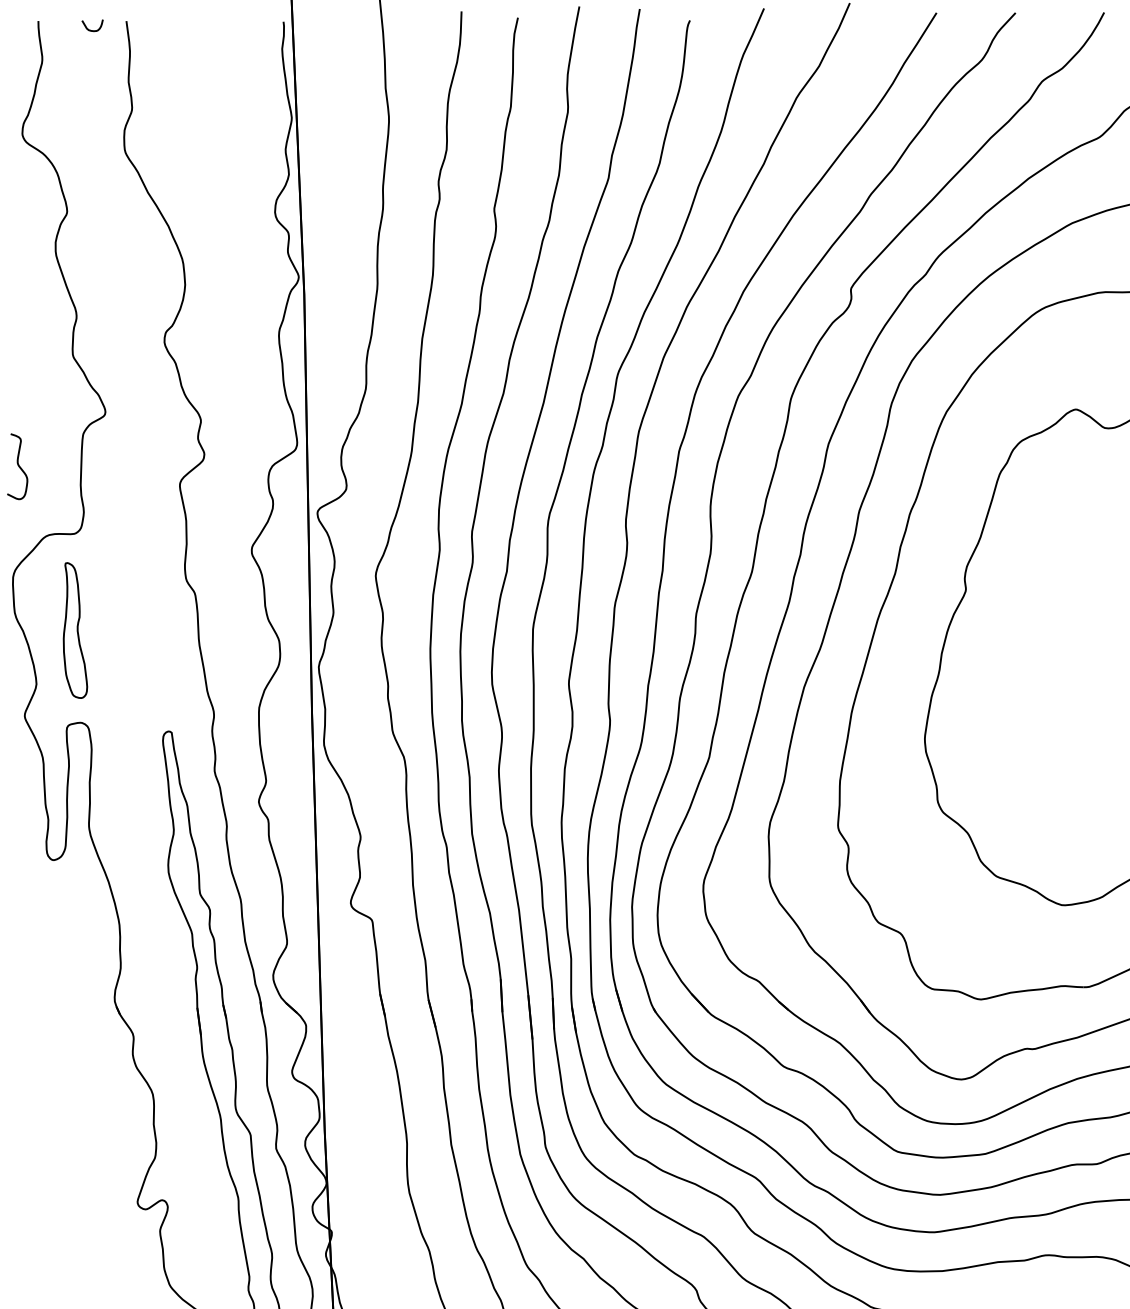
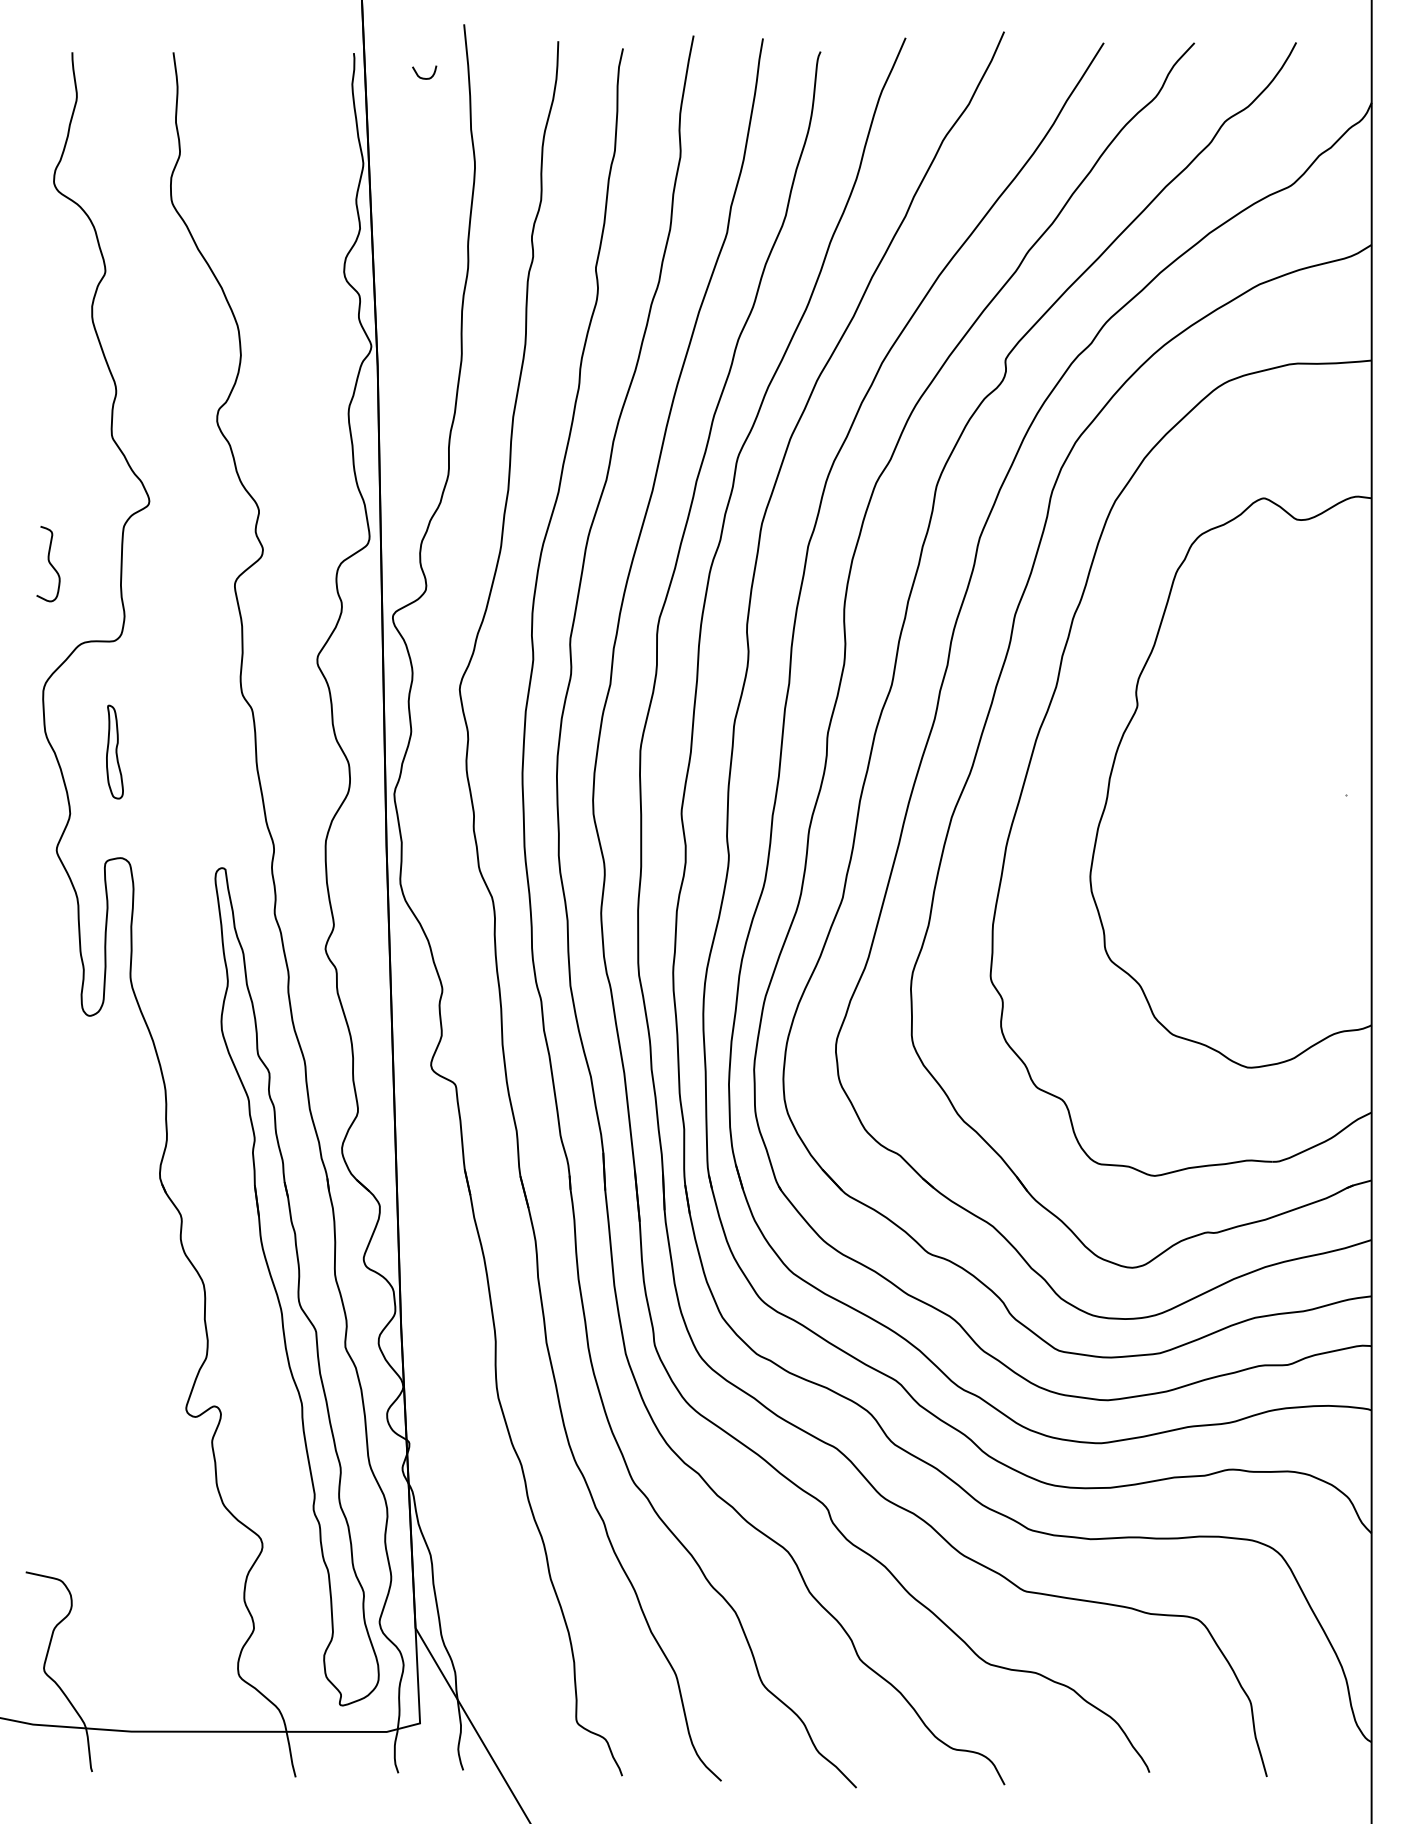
curve: (92, 29) -> (424, 77), moved
part: (75, 629) -> (114, 751), size x0.6

